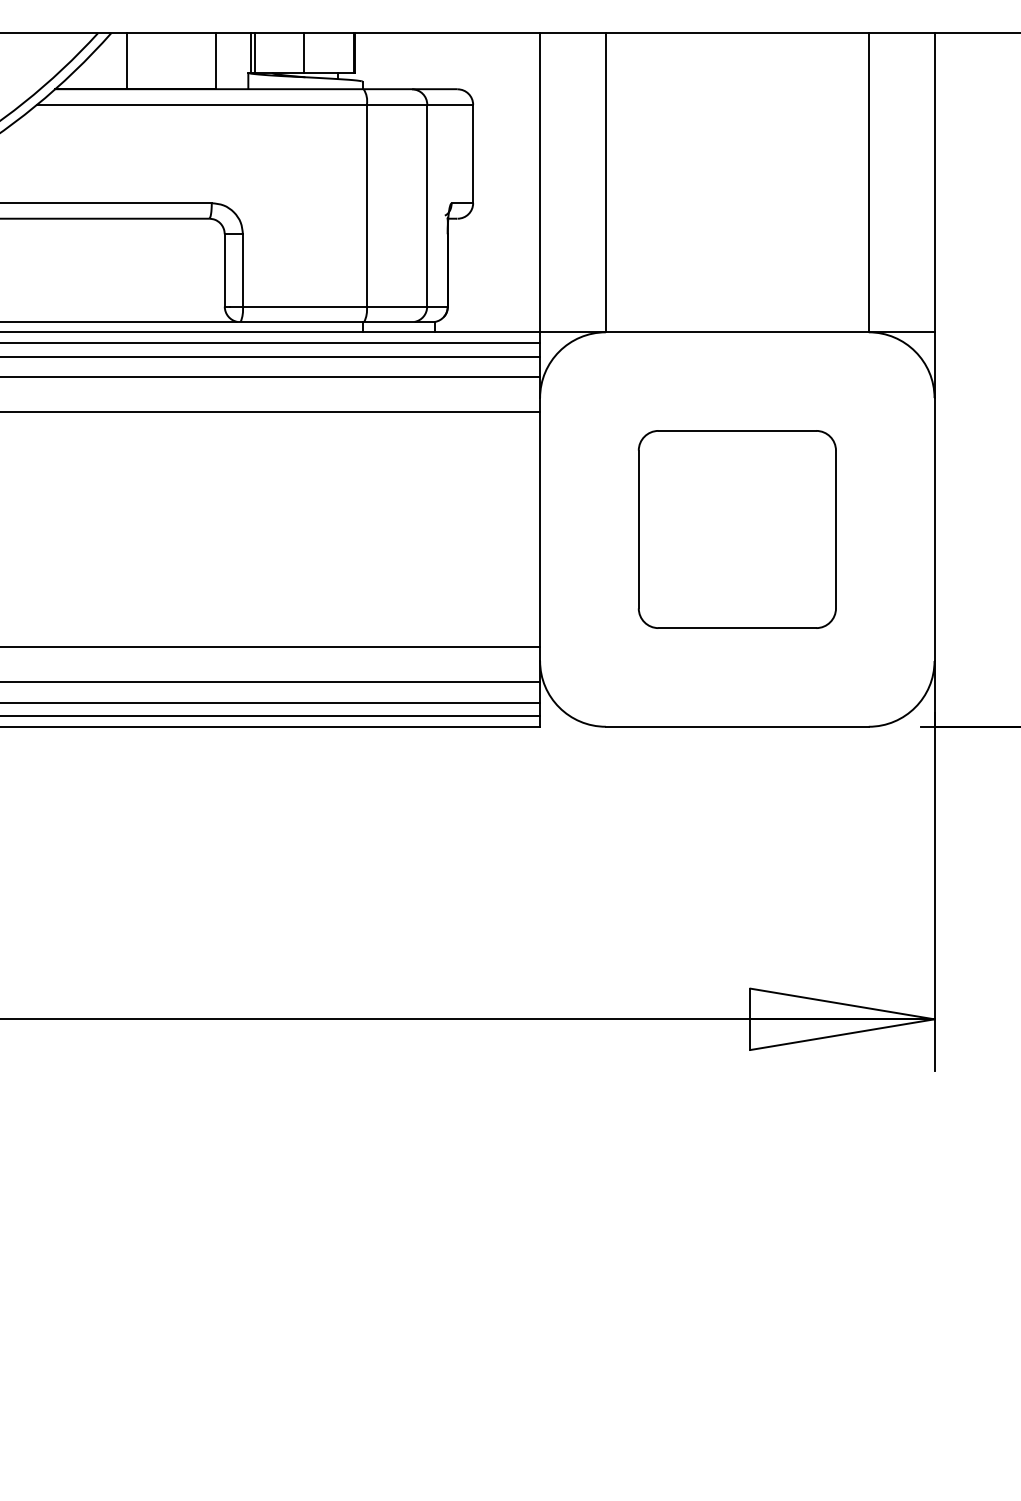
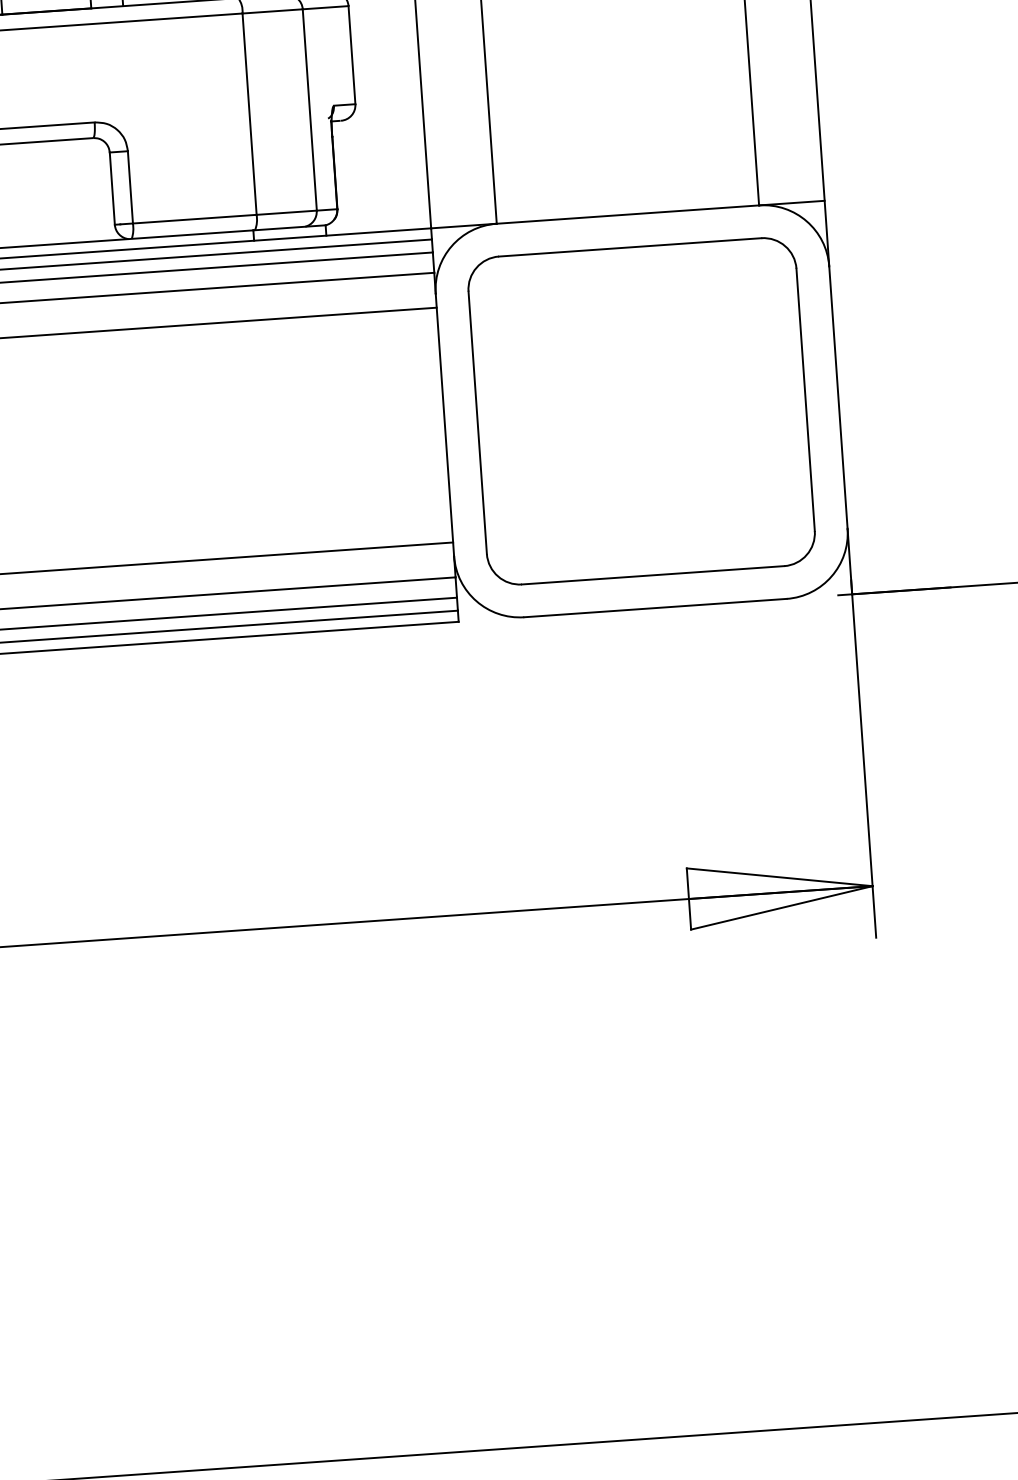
part: (737, 529) -> (641, 411), size x1.67

